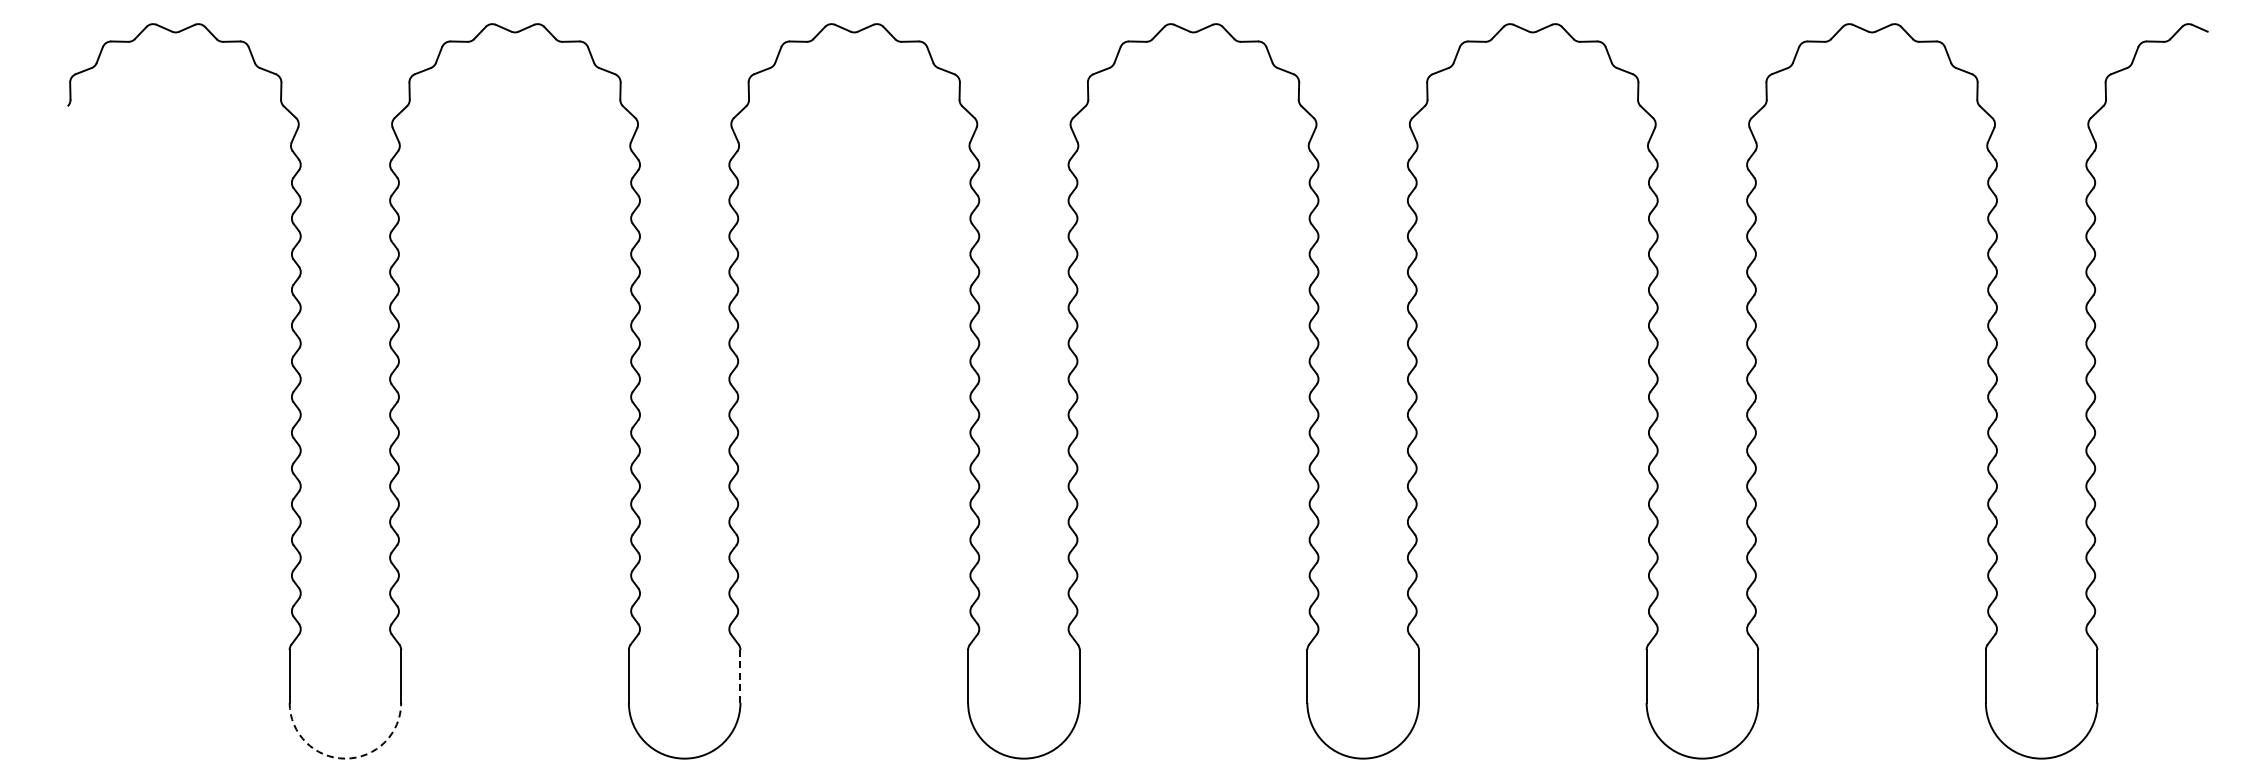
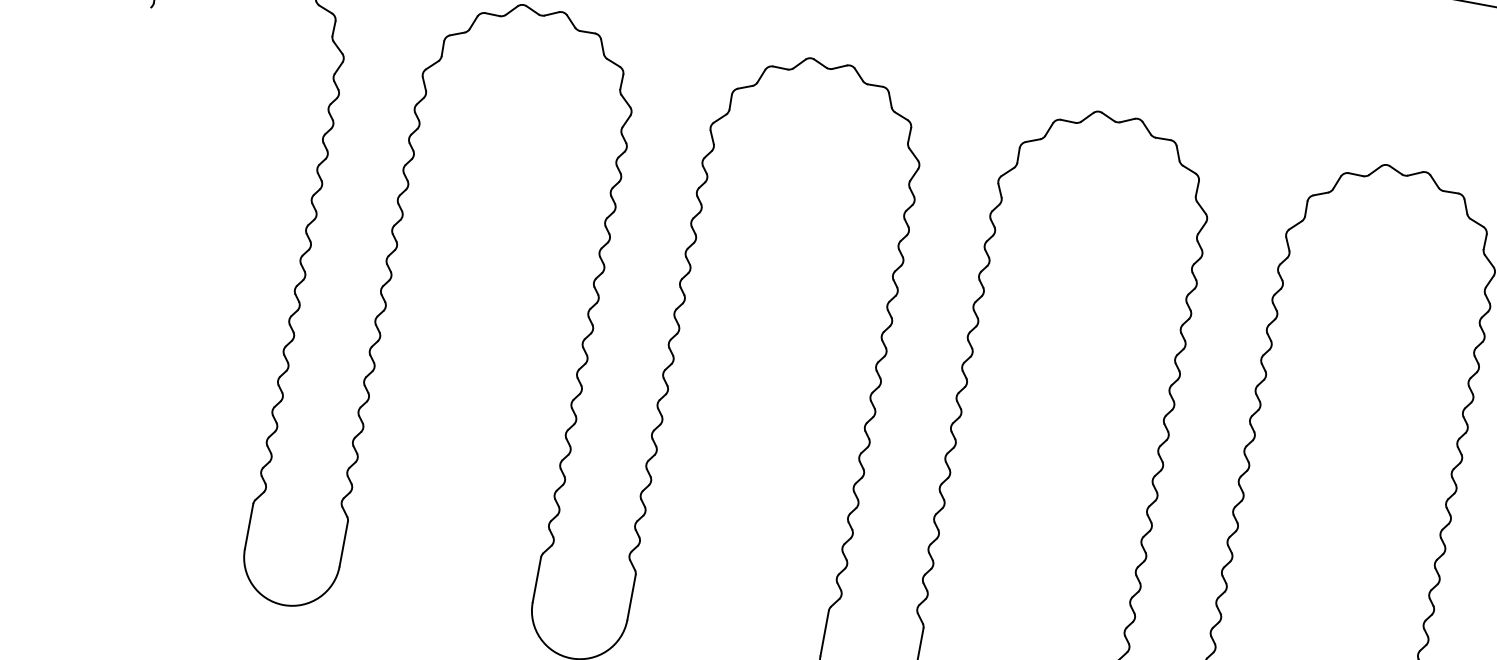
line: (740, 675) -> (631, 596), dashed -> solid
arc: (345, 758) -> (283, 604), dashed -> solid

